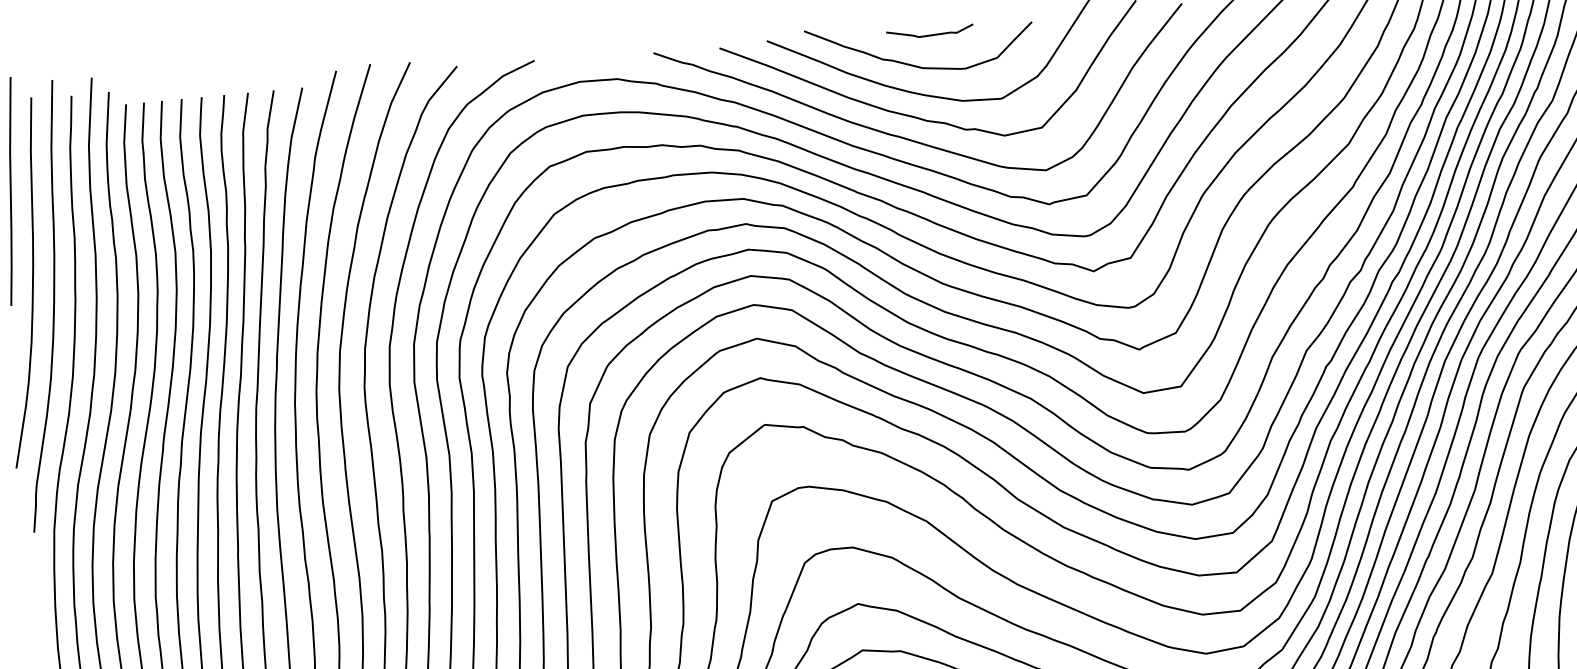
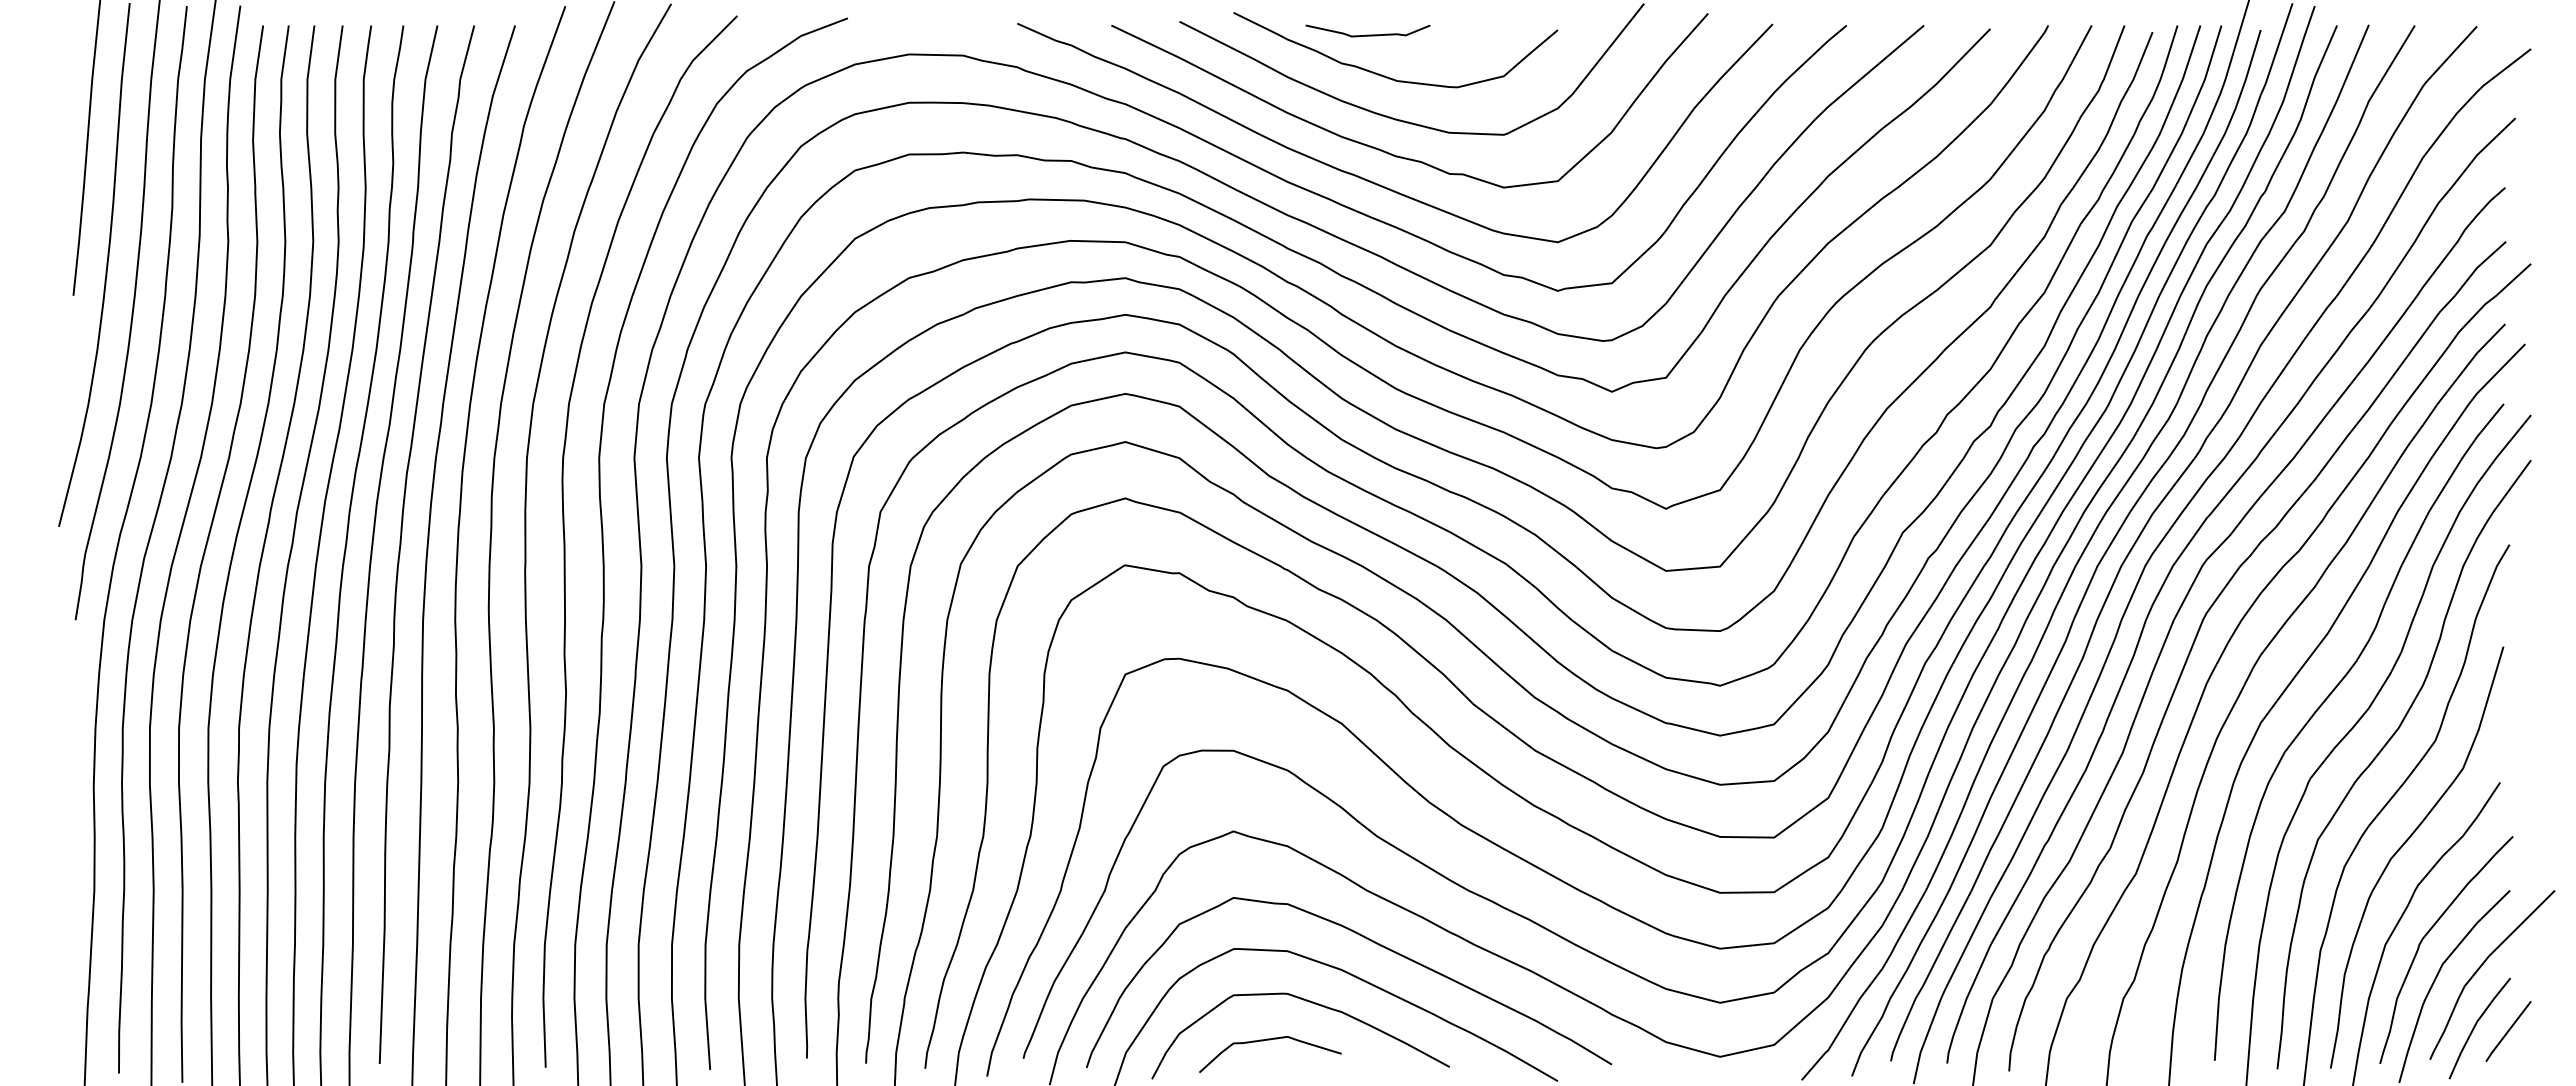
curve: (929, 34) -> (1367, 34), moved

